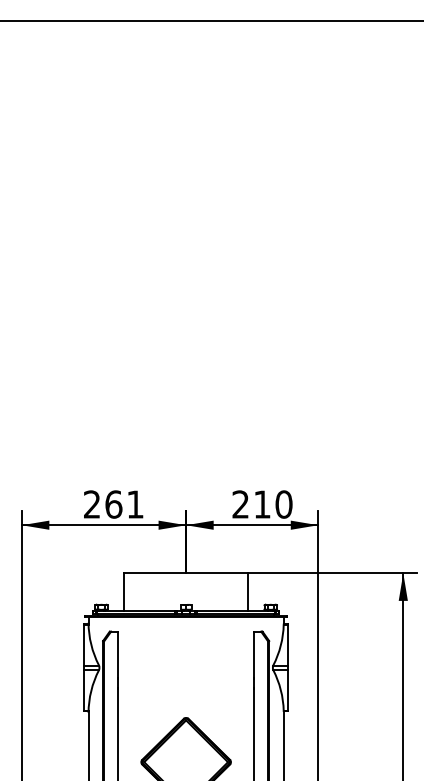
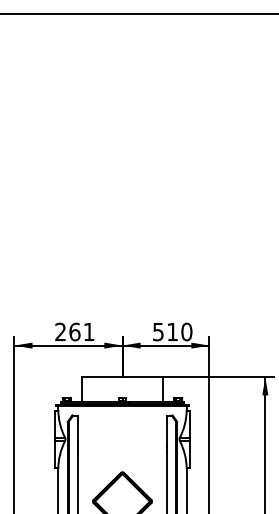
text: (240, 503) -> (158, 331), 210 -> 510

